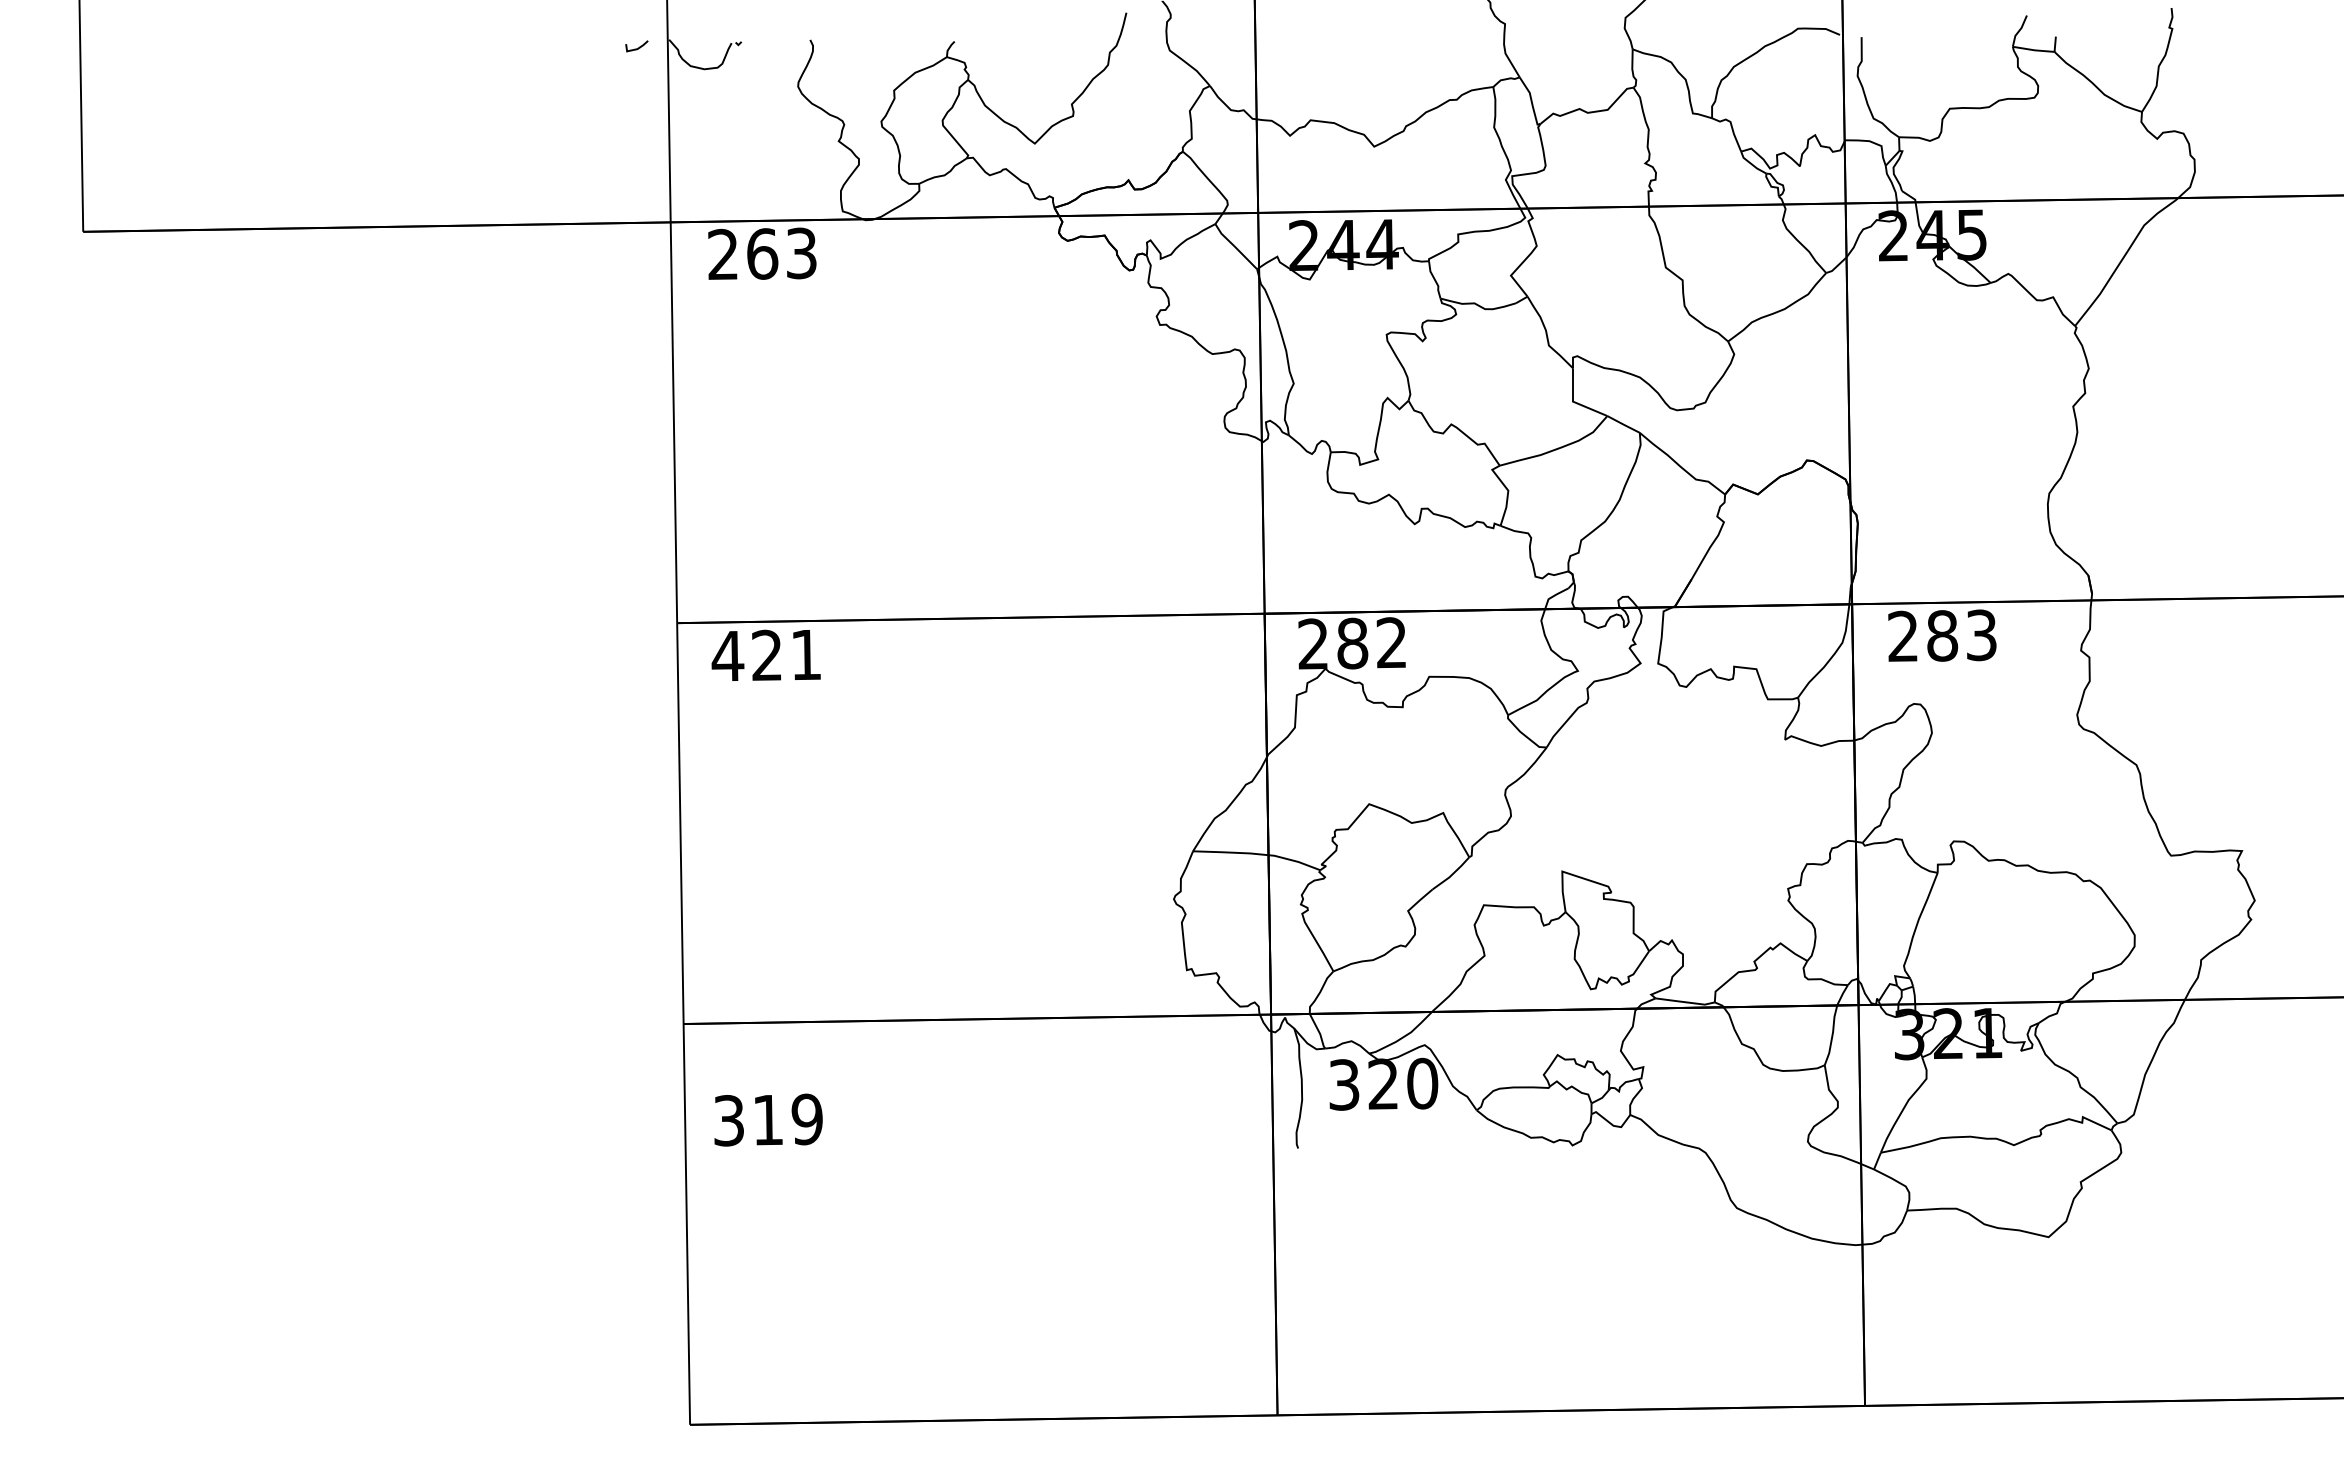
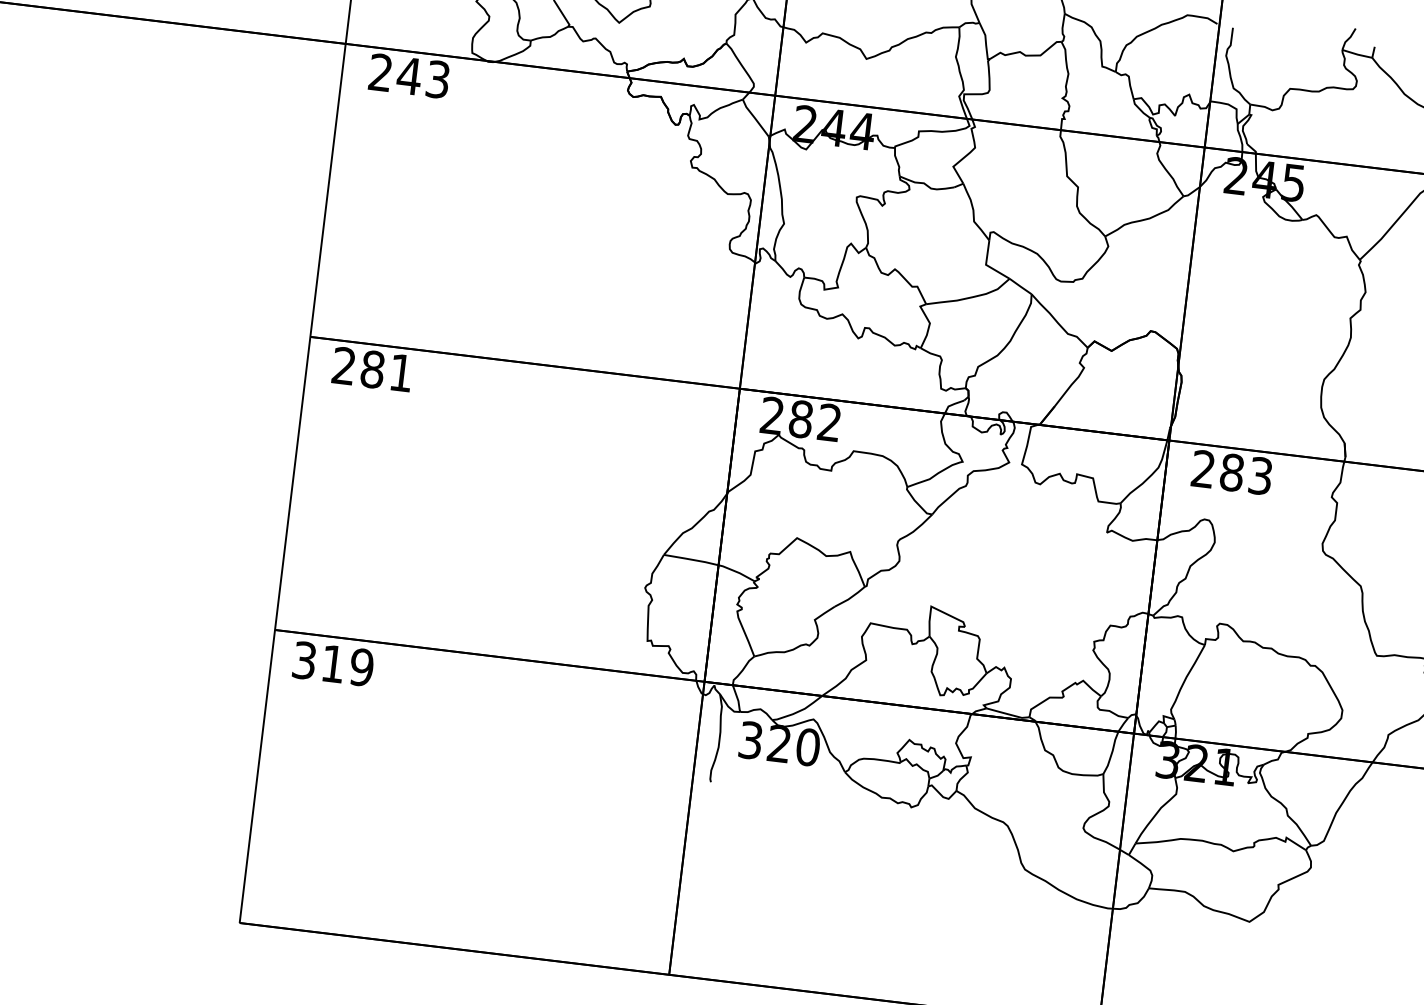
text: (762, 253) -> (409, 75), 263 -> 243
text: (746, 655) -> (357, 367), 421 -> 281
text: (768, 1119) -> (333, 663), moved

